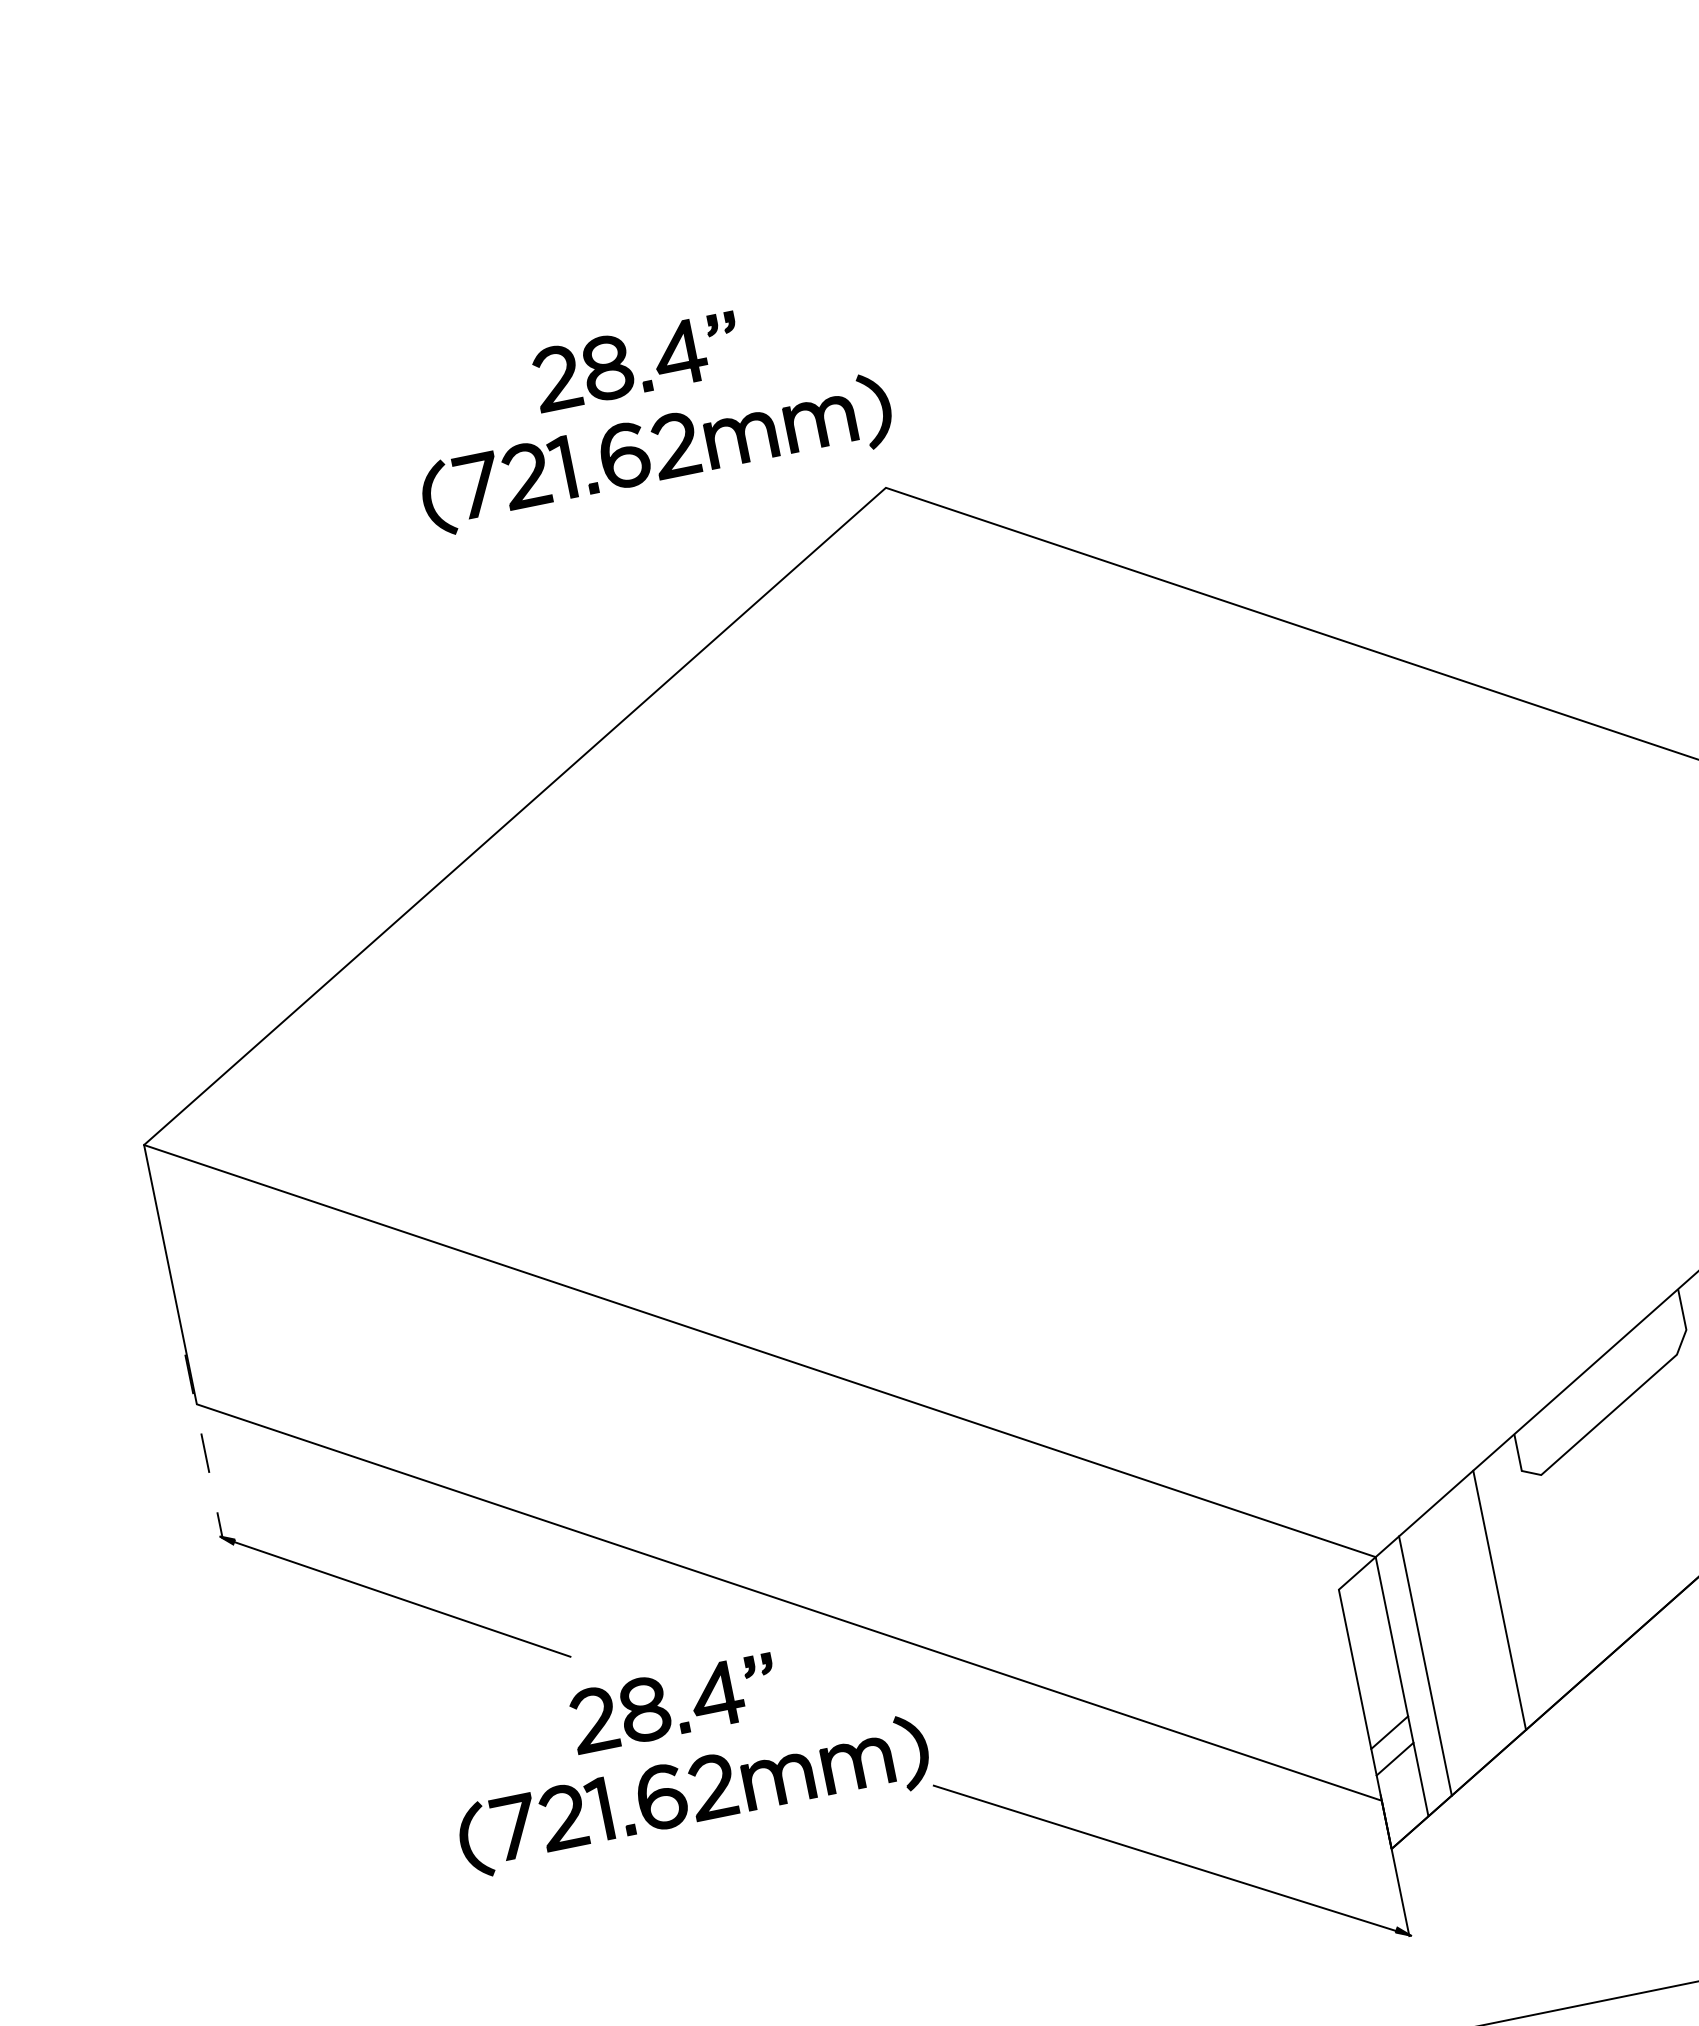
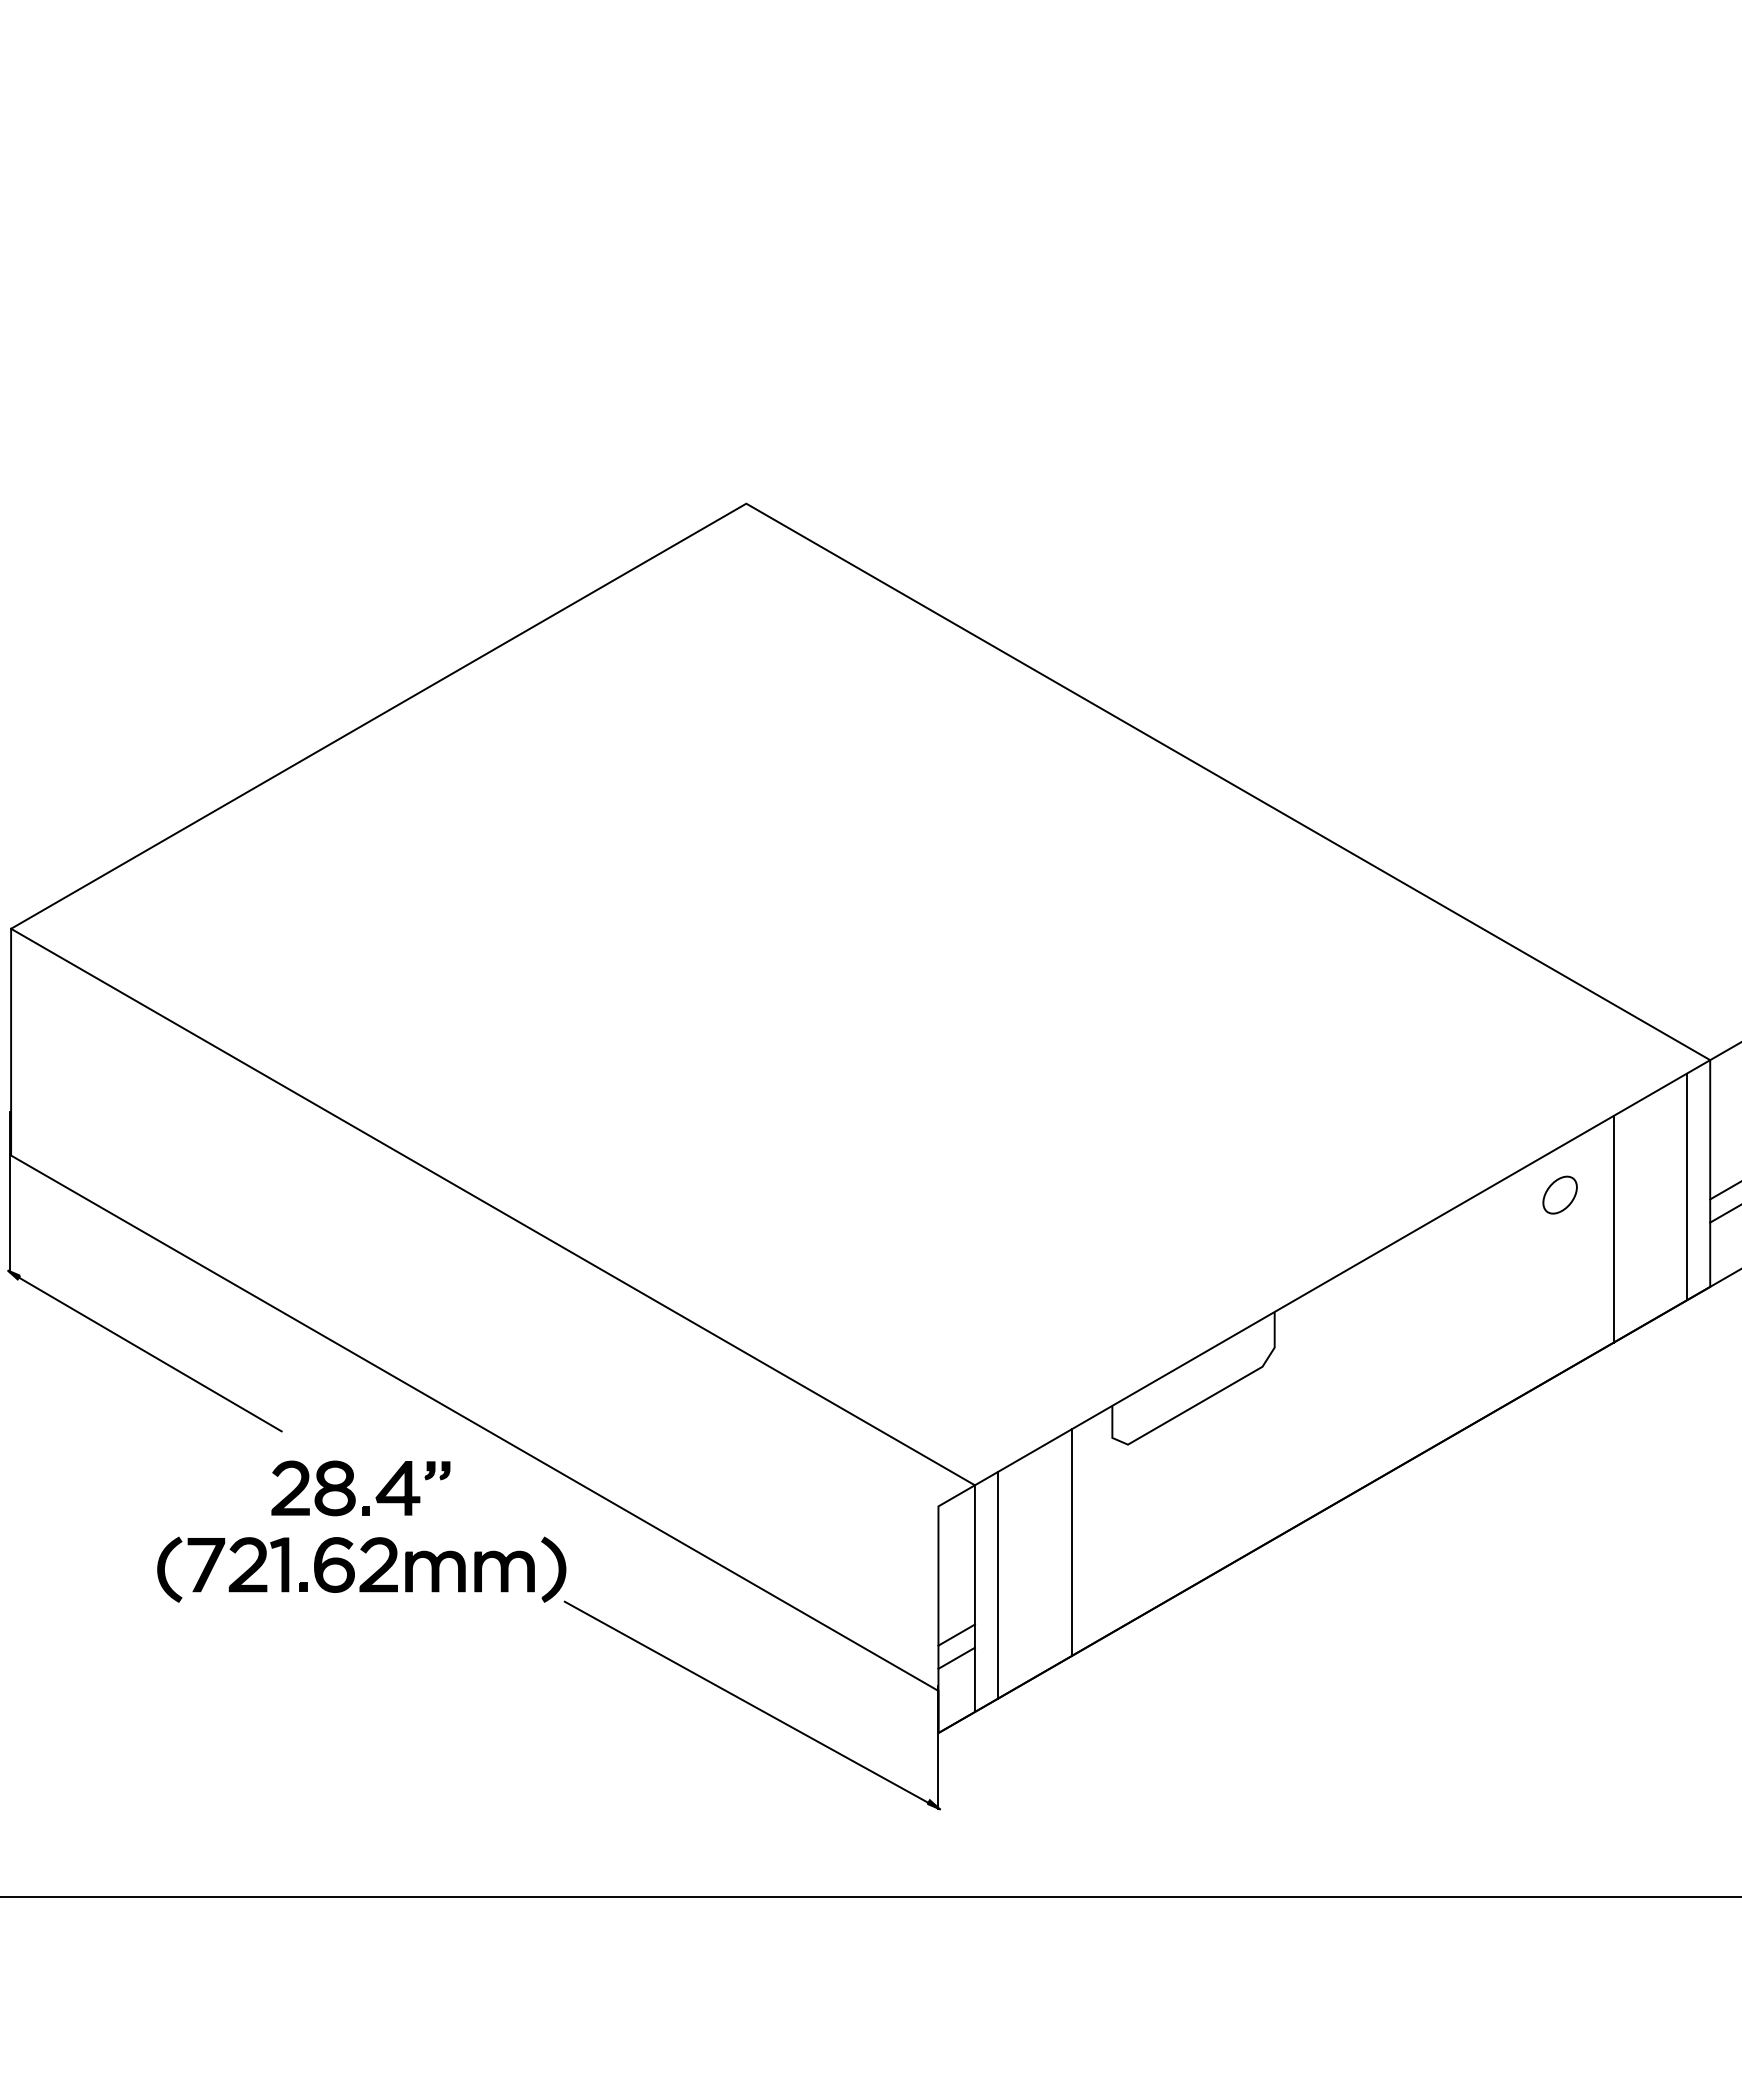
part: (655, 421) -> (564, 408), removed
line: (203, 1446) -> (9, 1192), dashed -> solid

